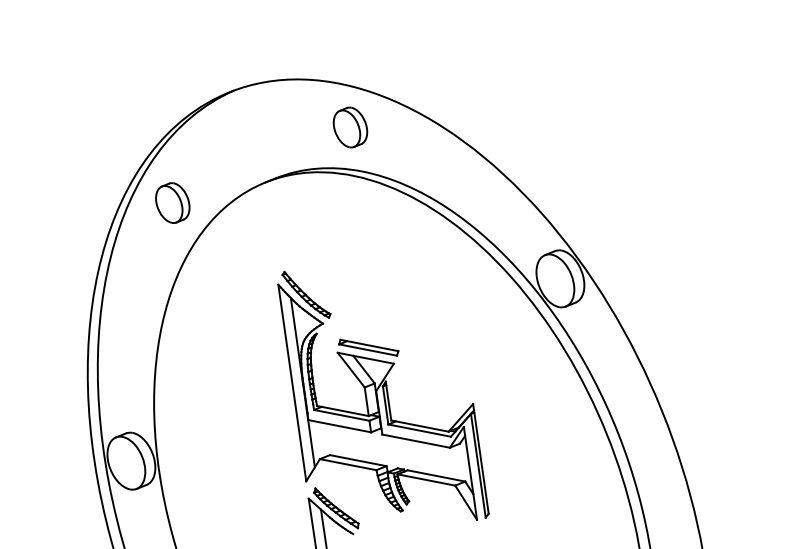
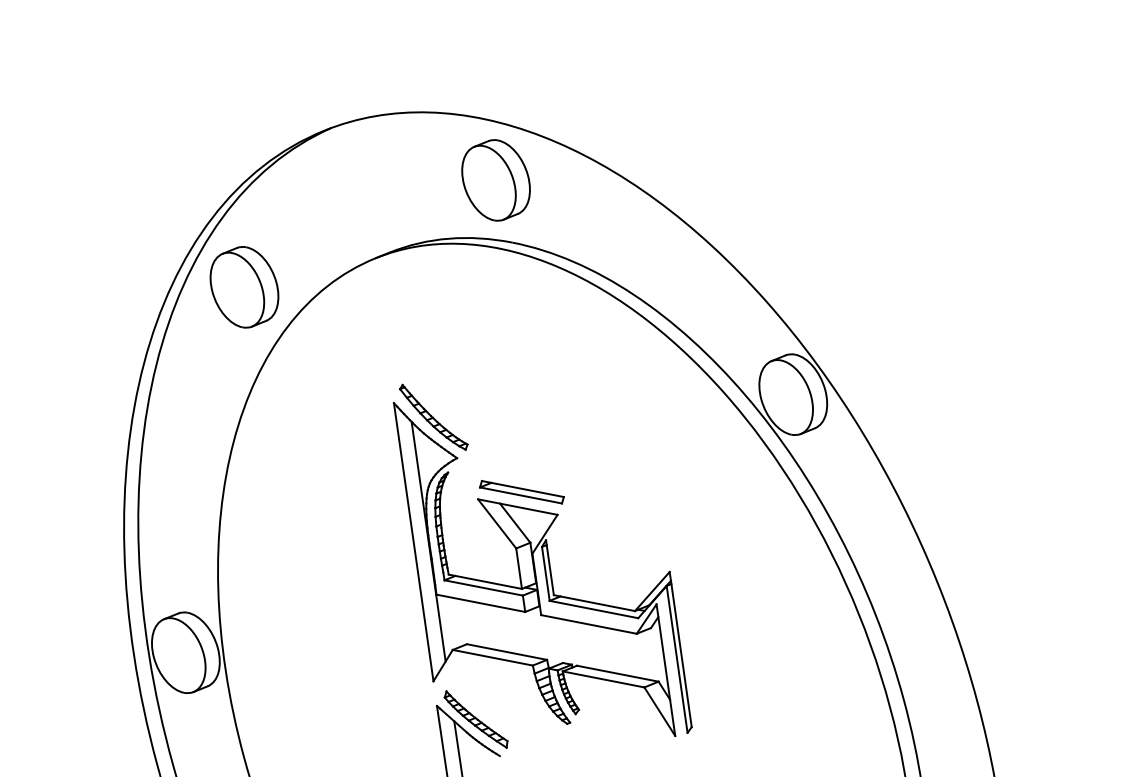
part: (350, 127) -> (495, 180), size x1.43
part: (172, 203) -> (244, 287), size x1.43

